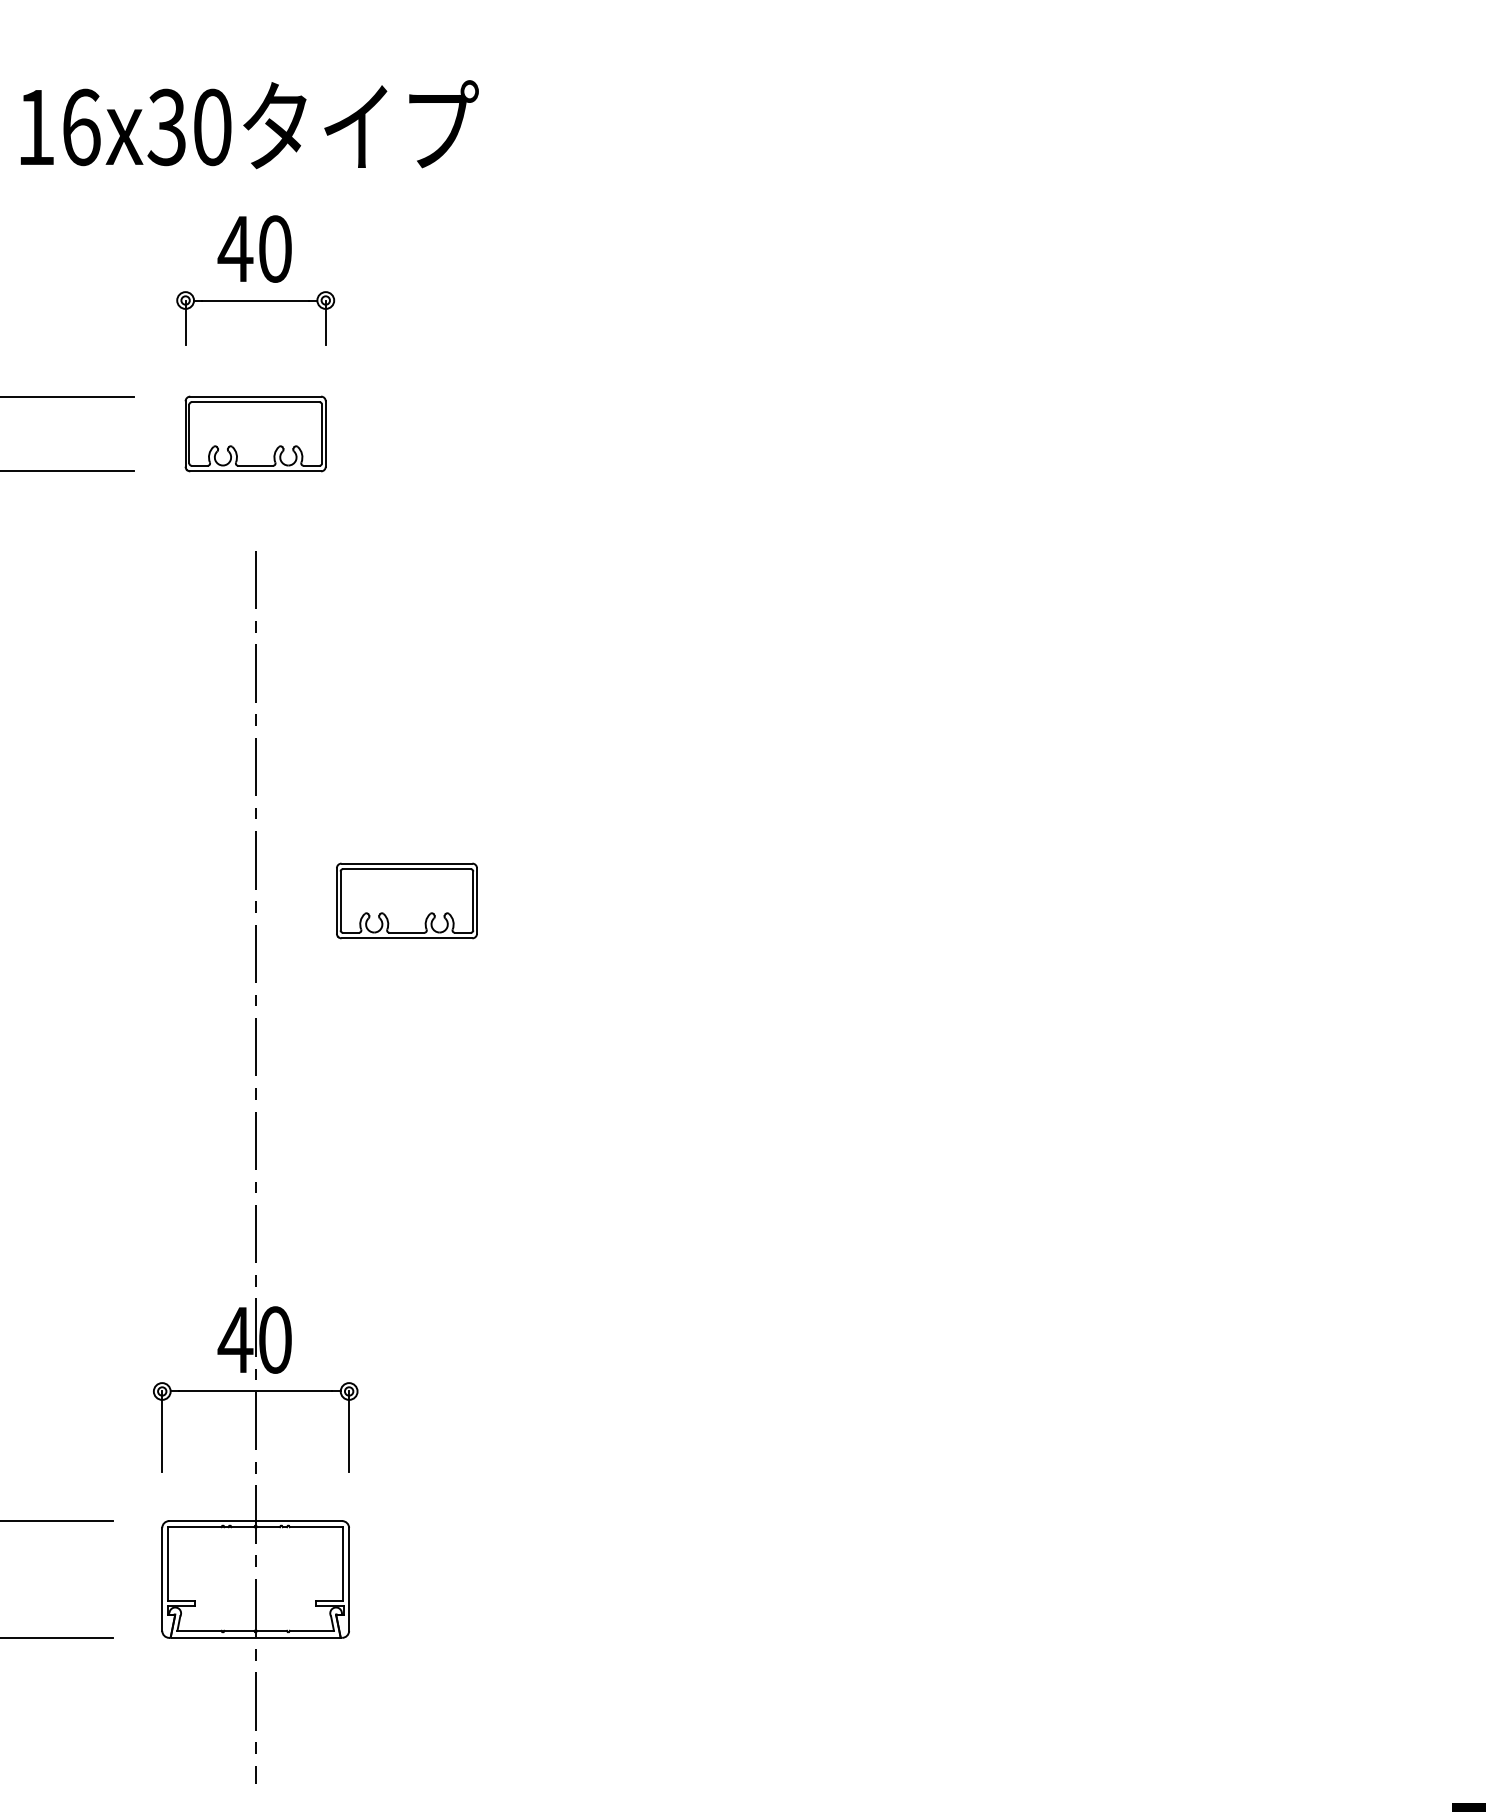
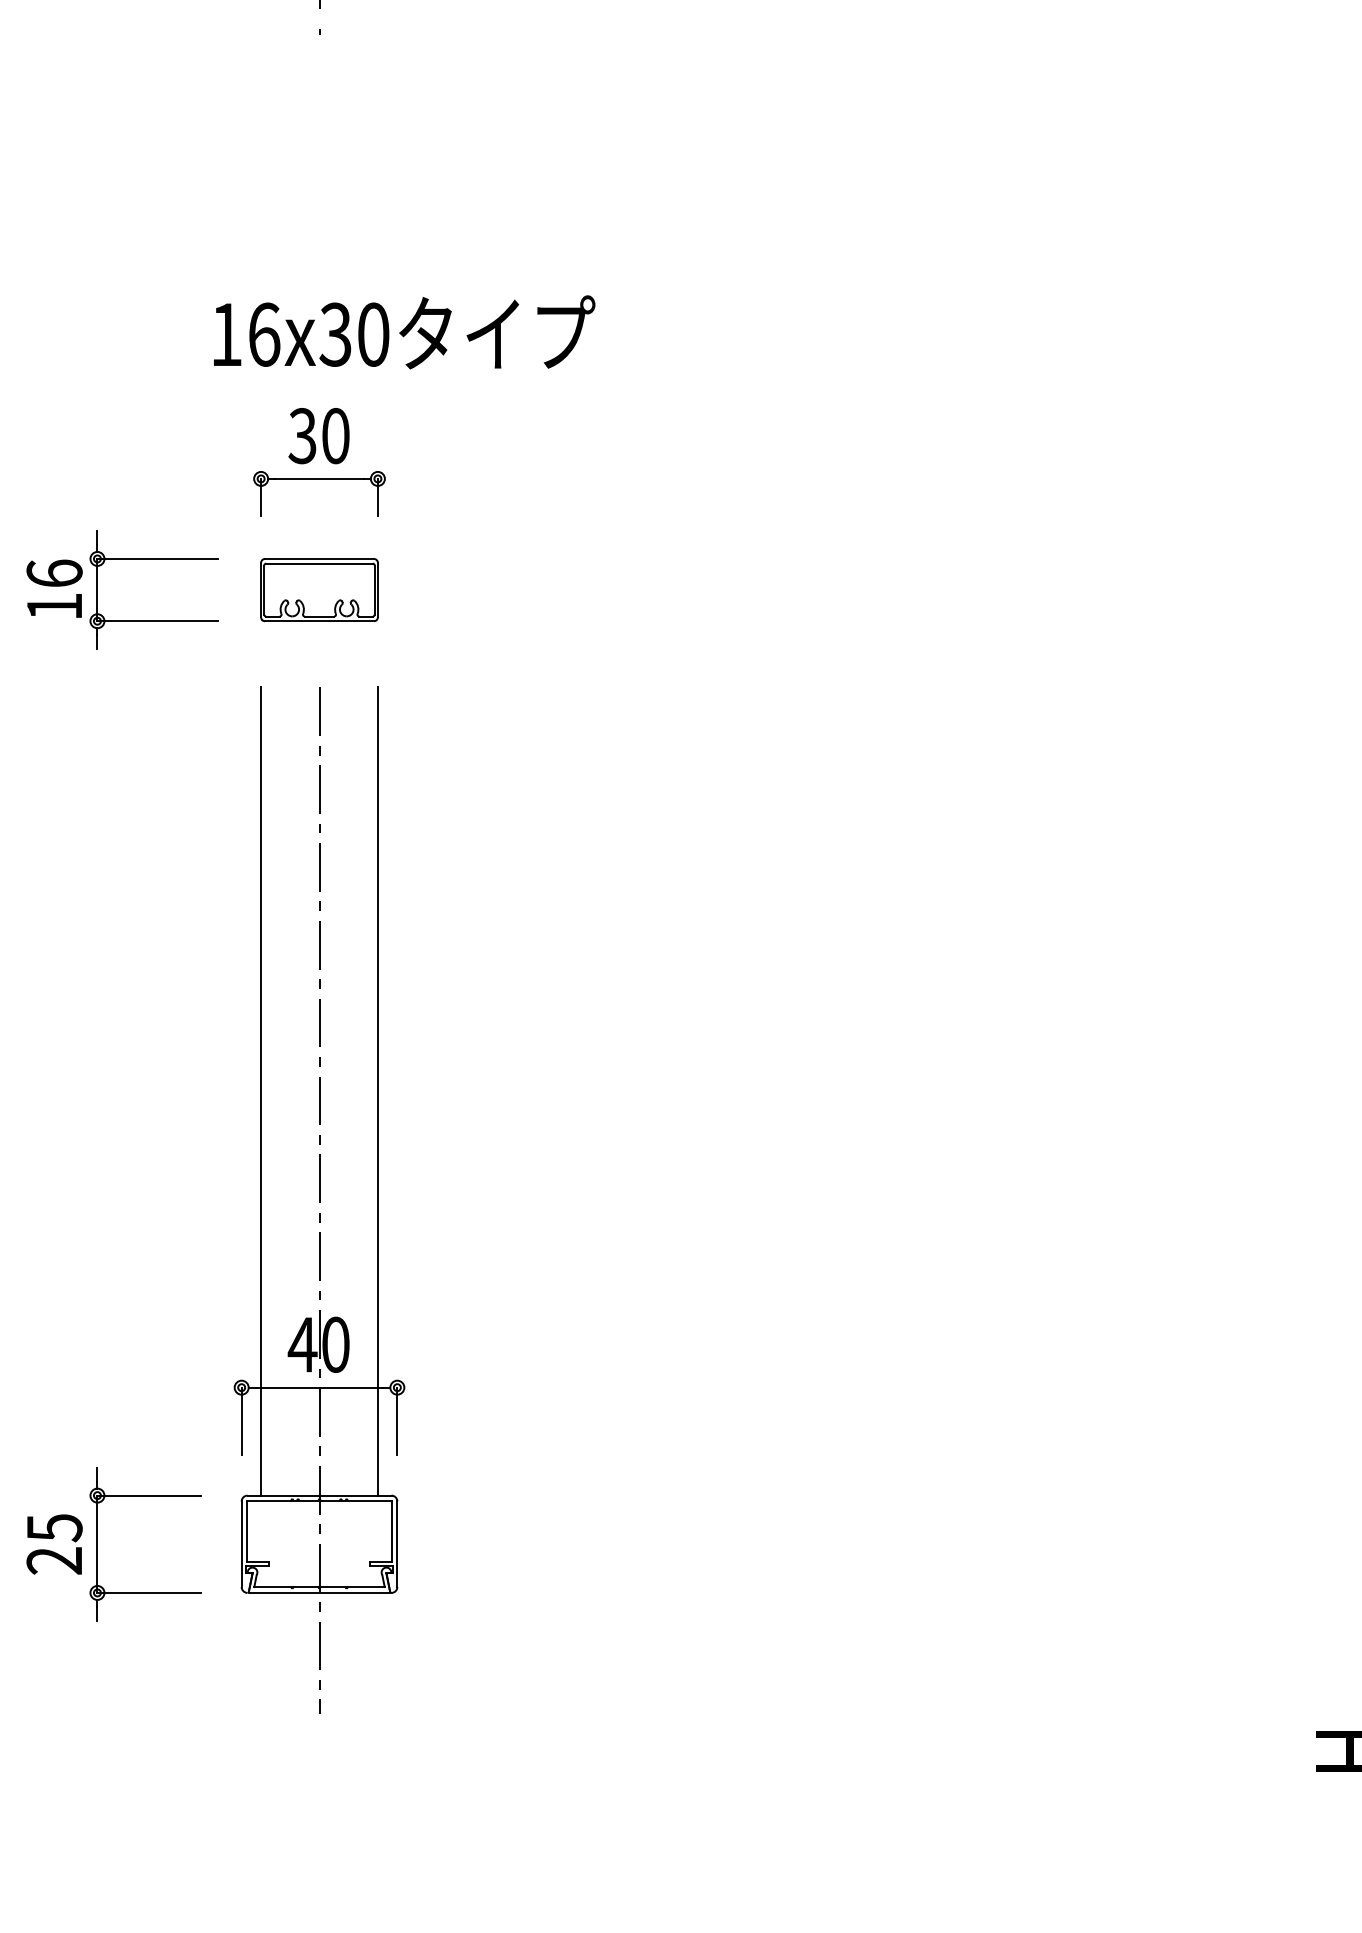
text: (249, 124) -> (404, 332), moved
text: (235, 249) -> (302, 436), 40 -> 30
part: (406, 901) -> (445, 979), removed
line: (186, 1035) -> (261, 1091), added
line: (325, 1035) -> (377, 1091), added

